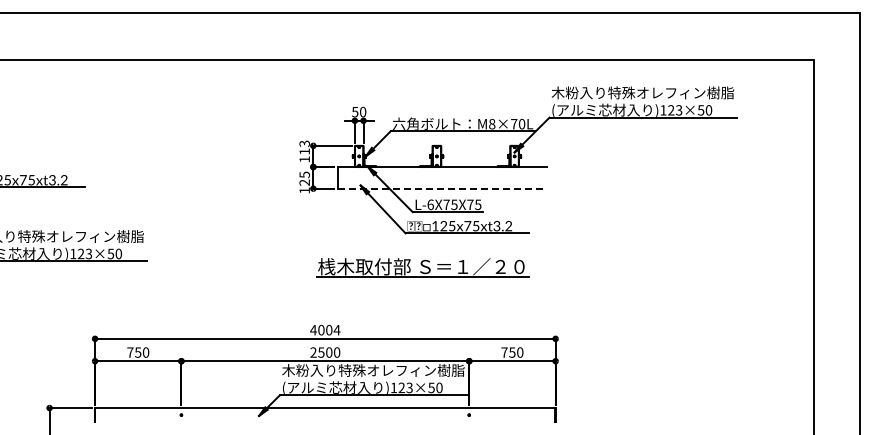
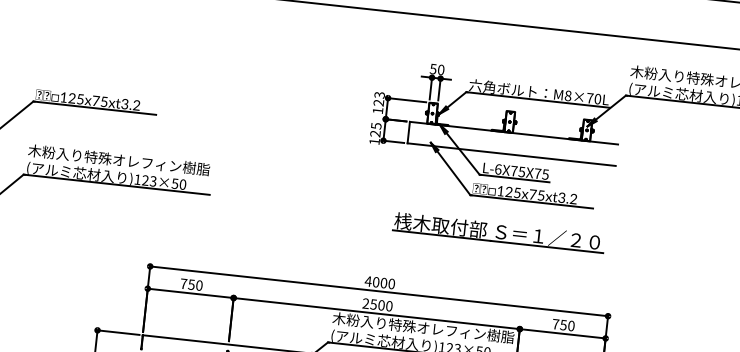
text: (304, 151) -> (378, 102), 113 -> 123
line: (442, 188) -> (511, 154), dashed -> solid
part: (422, 267) -> (498, 232), moved
text: (336, 329) -> (391, 283), 4004 -> 4000

